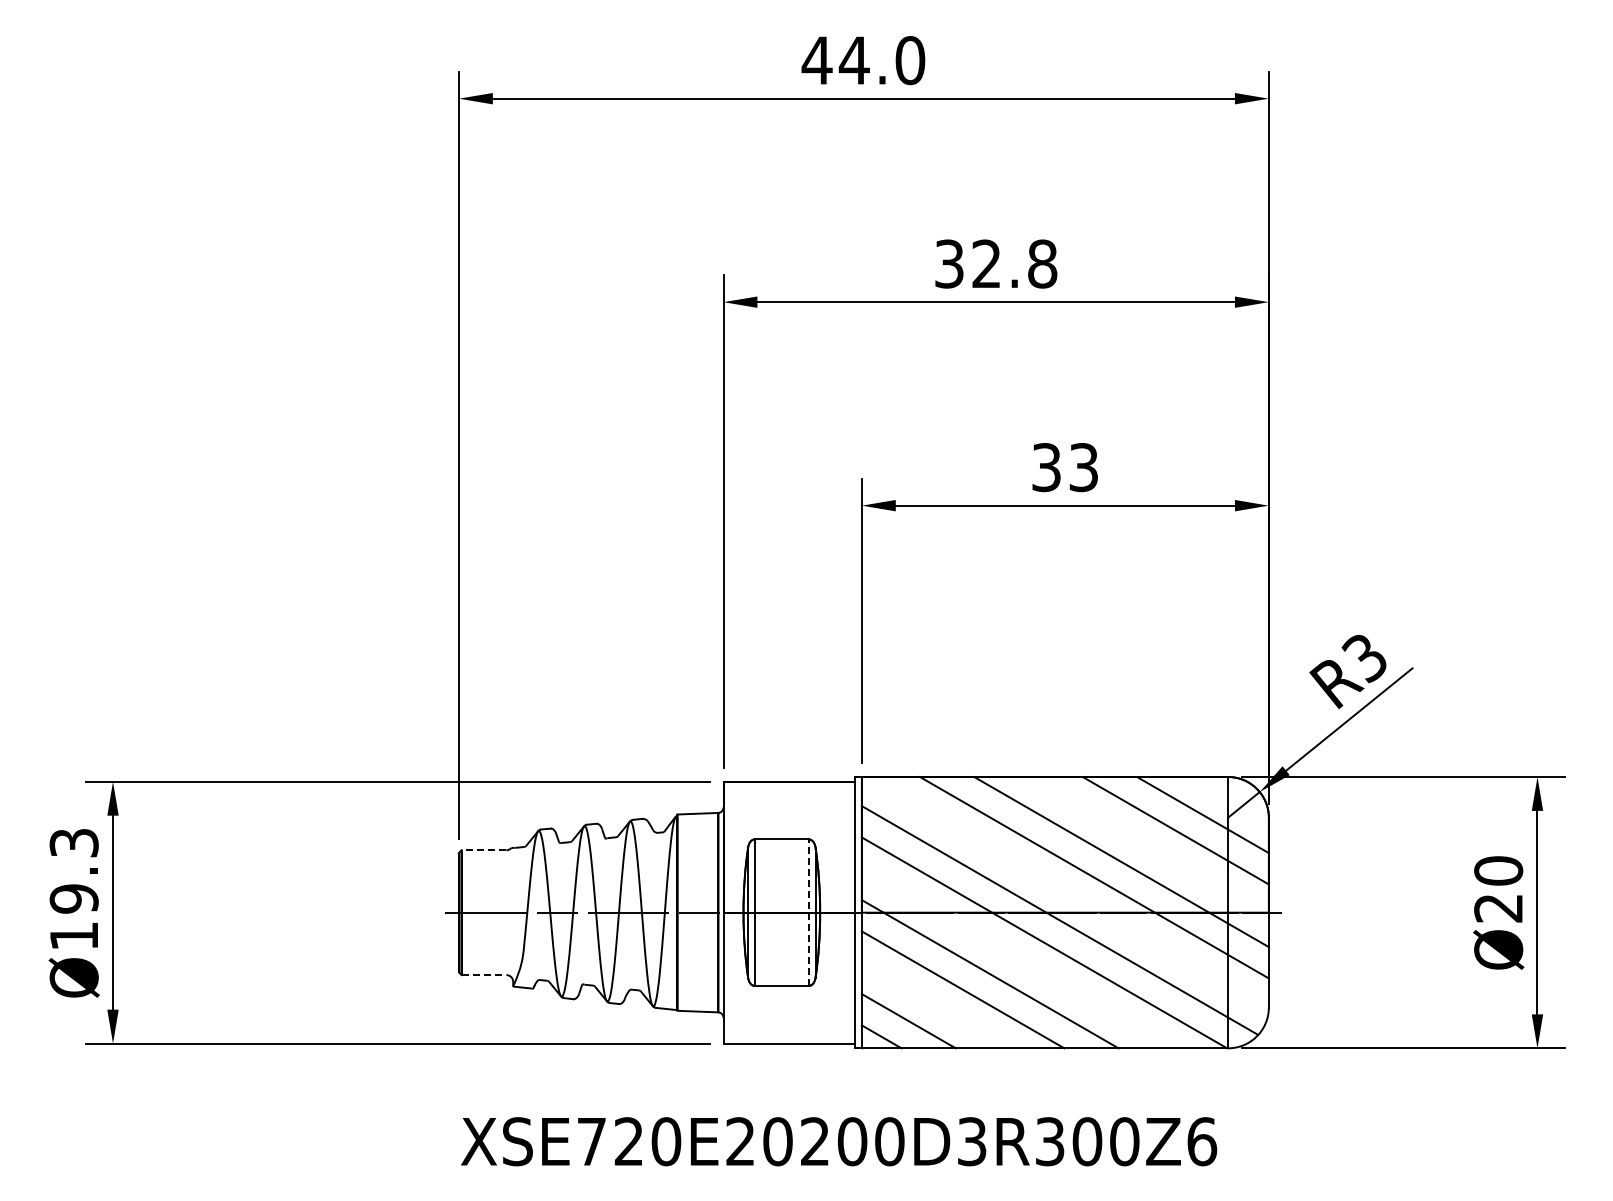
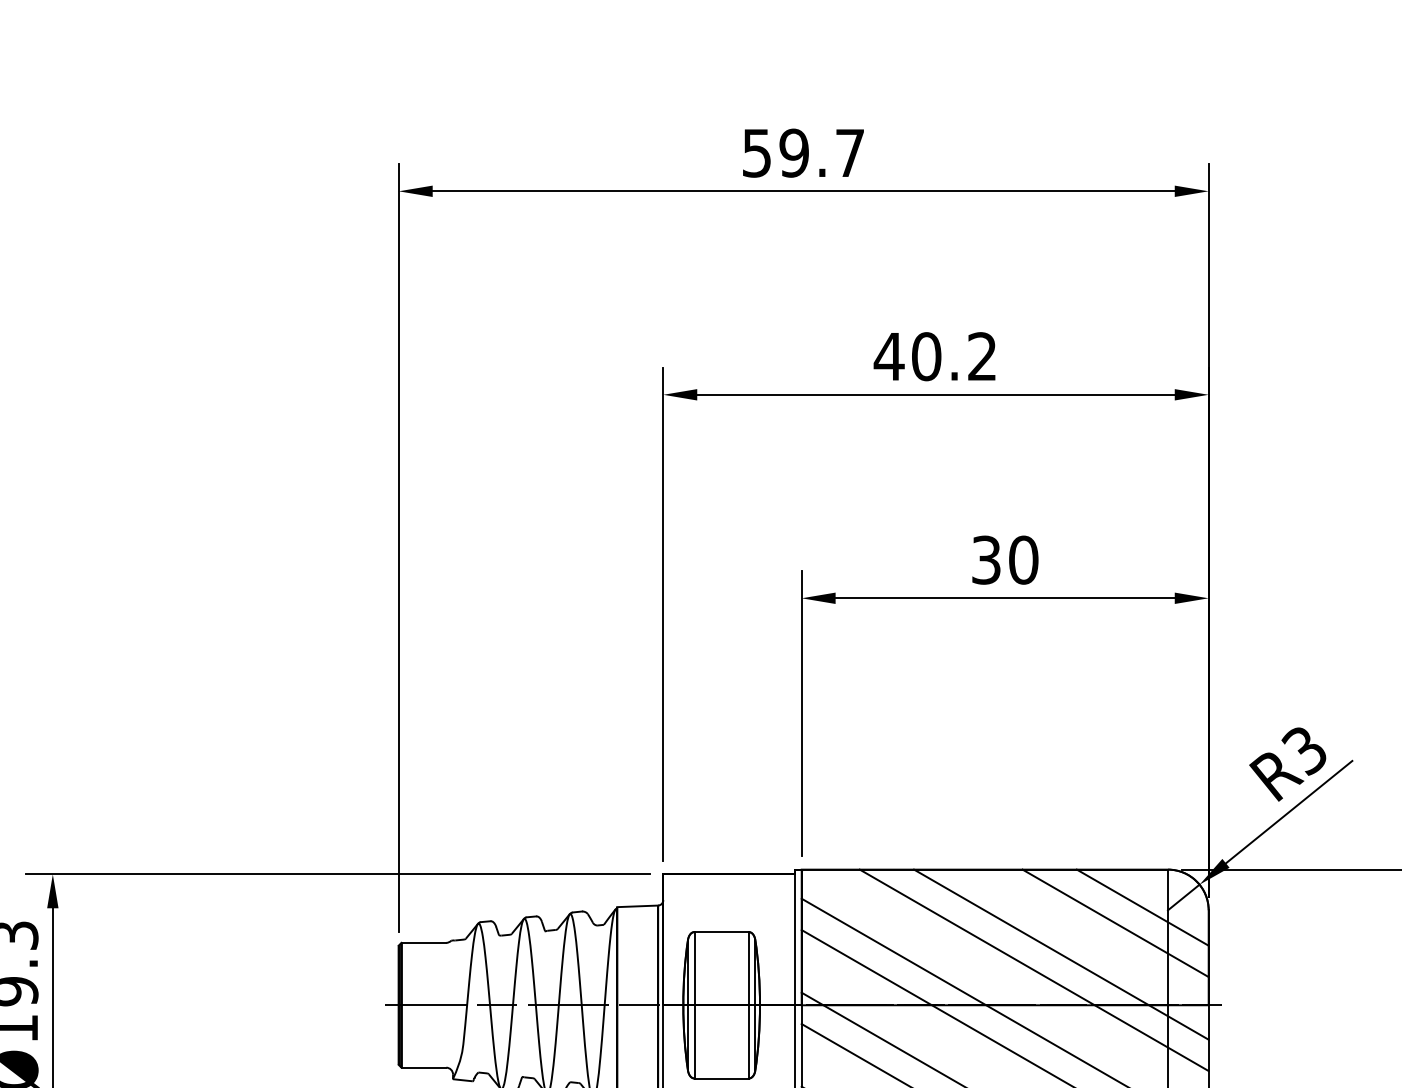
text: (863, 60) -> (803, 153), 44.0 -> 59.7
text: (995, 263) -> (935, 356), 32.8 -> 40.2
text: (1083, 467) -> (1023, 560), 33 -> 30
line: (483, 850) -> (423, 943), dashed -> solid
line: (808, 912) -> (748, 1005), dashed -> solid
line: (484, 975) -> (424, 1068), dashed -> solid

